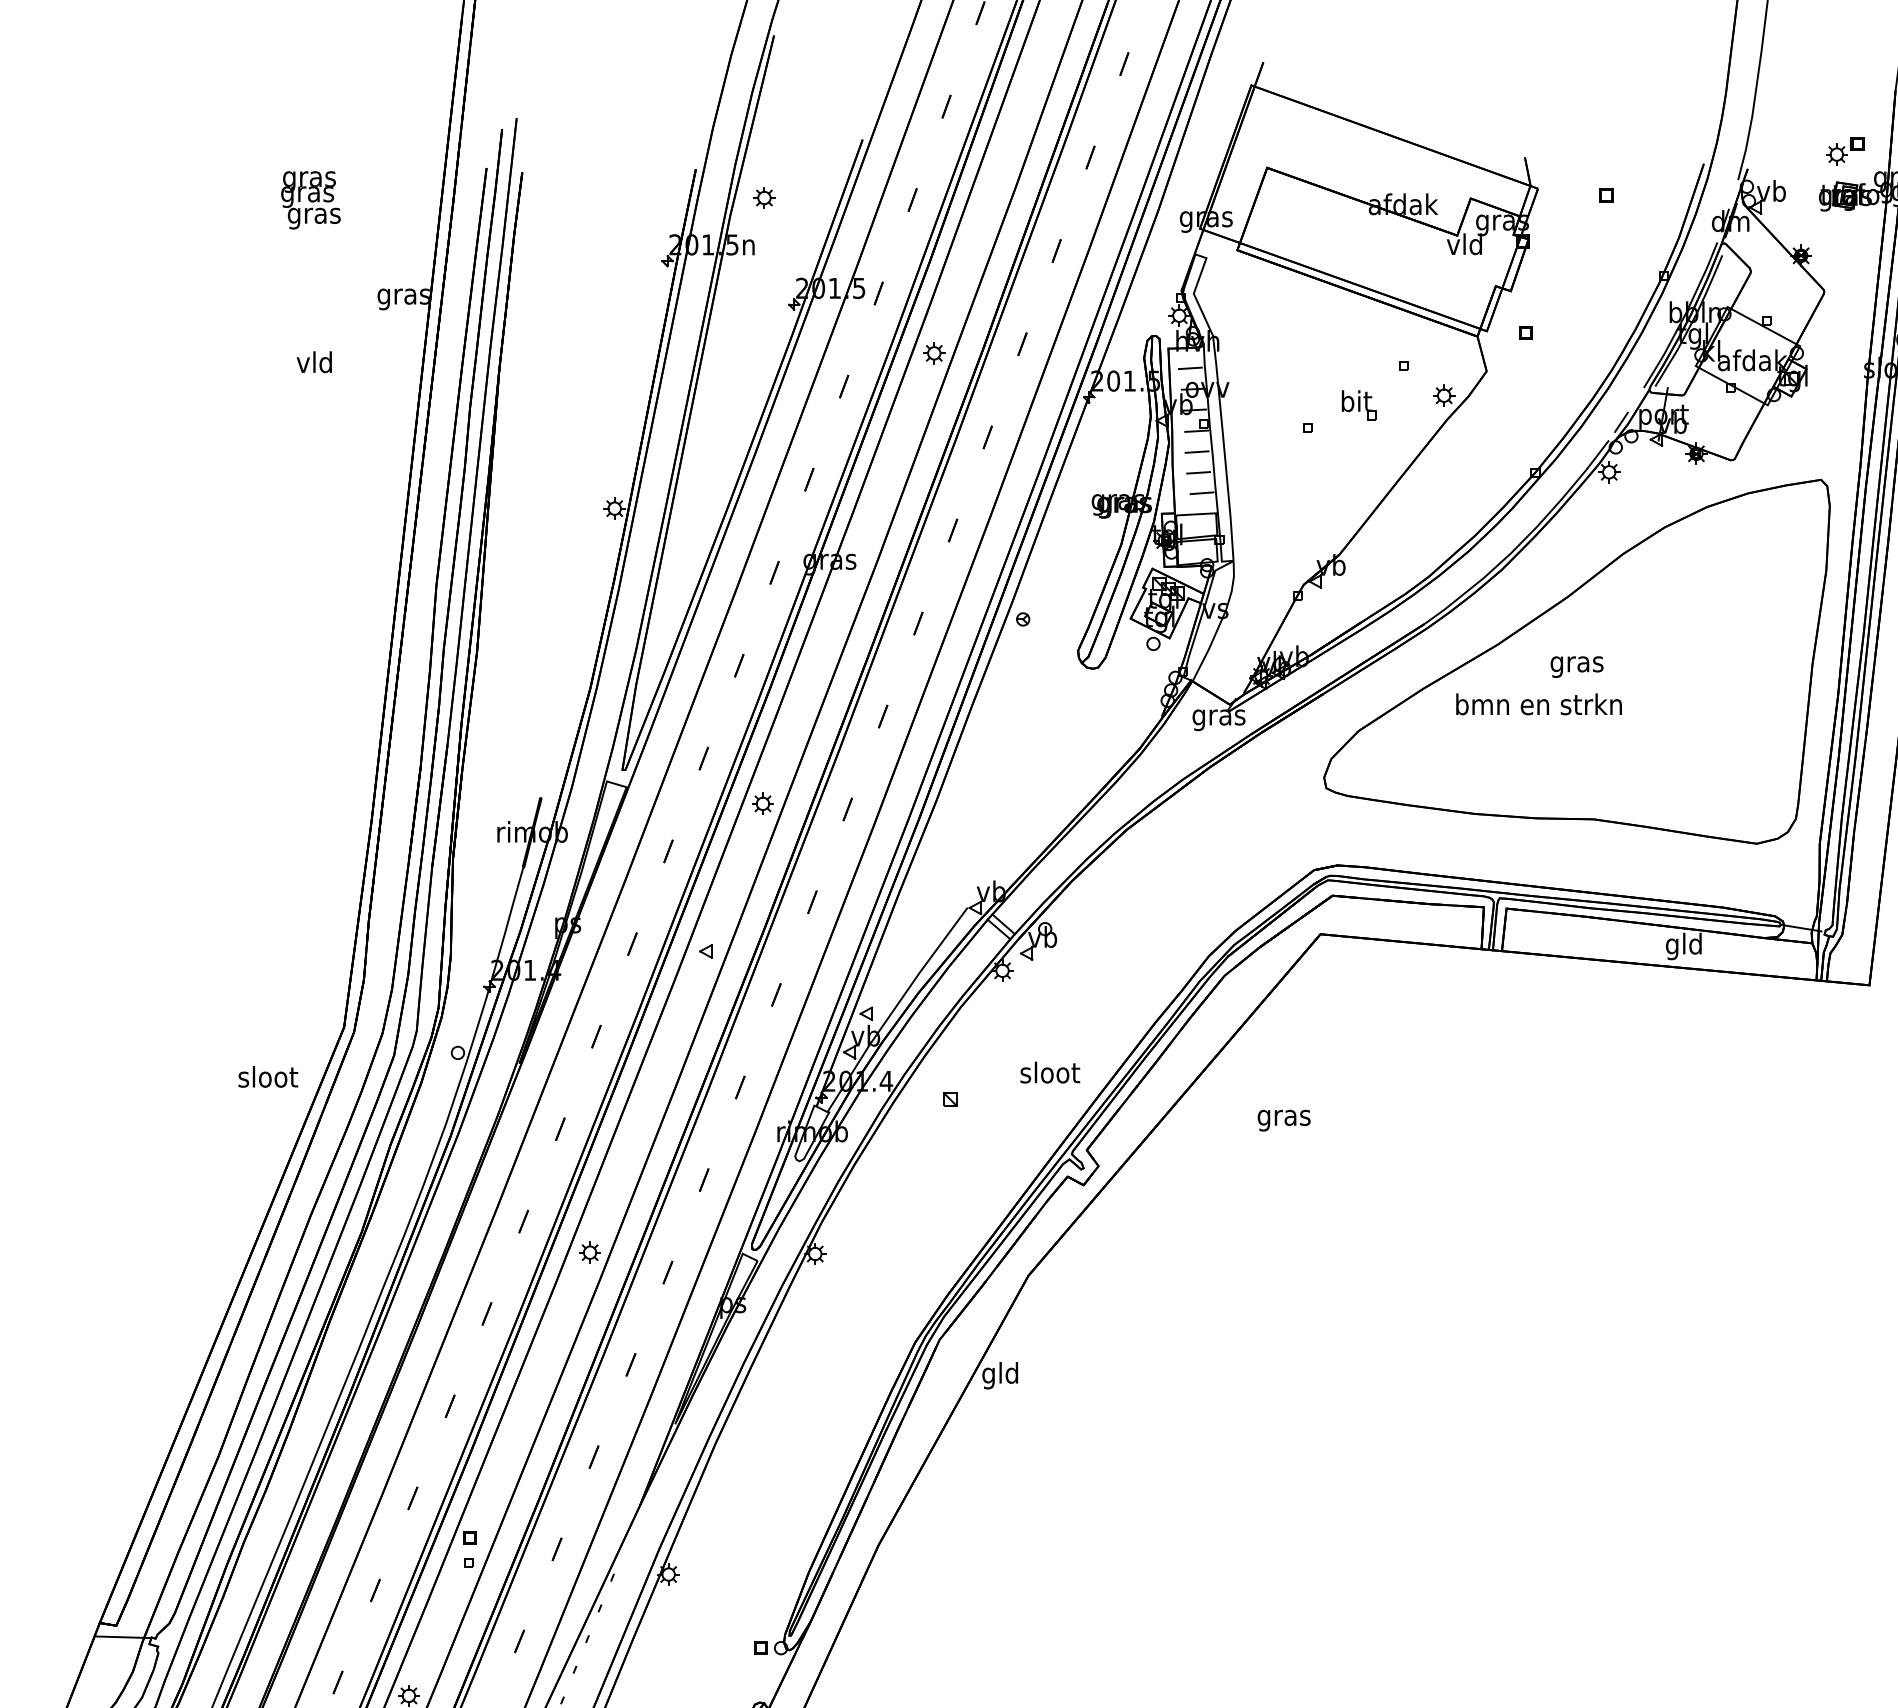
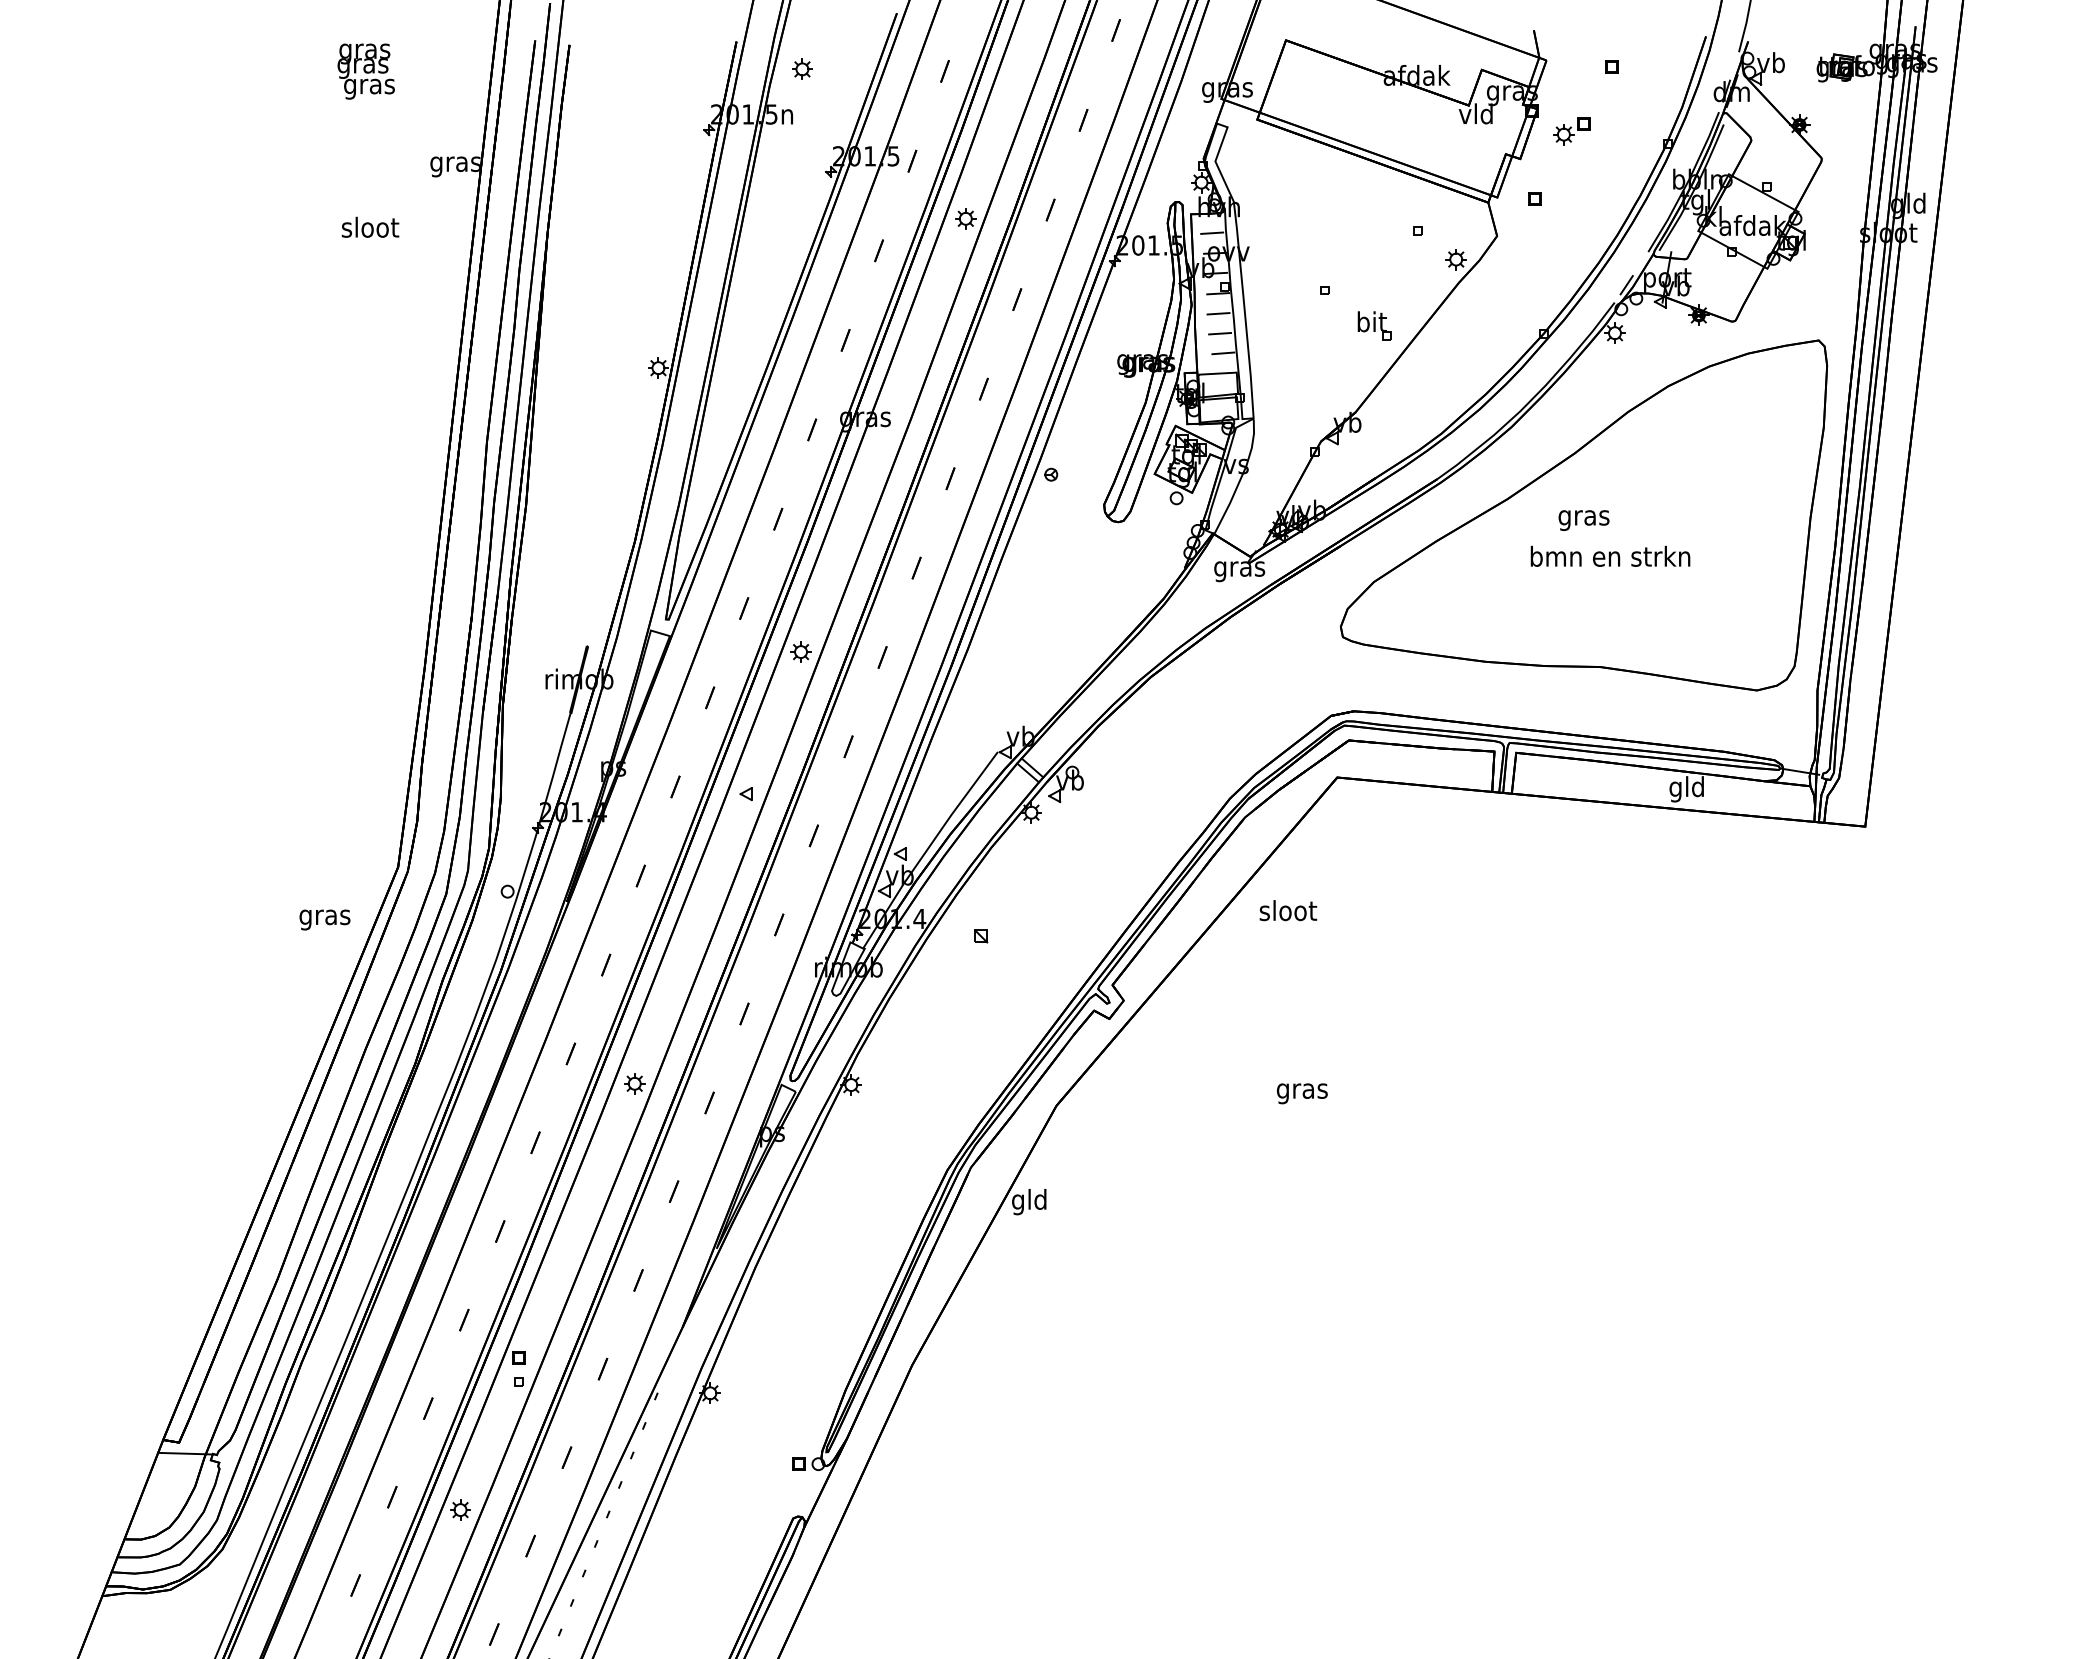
part: (1844, 151) -> (1571, 131), moved
text: (315, 361) -> (370, 226), vld -> sloot
part: (1359, 405) -> (1374, 325), moved
text: (1539, 703) -> (1610, 555), moved
text: (1050, 1072) -> (1288, 910), moved
text: (267, 1079) -> (324, 917), sloot -> gras
text: (1284, 1120) -> (1302, 1093), moved

